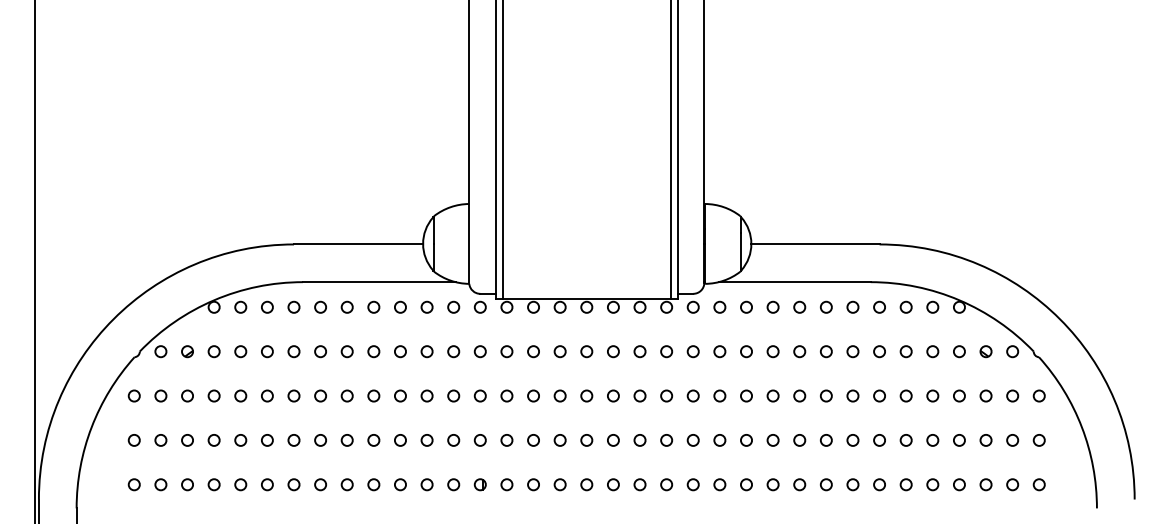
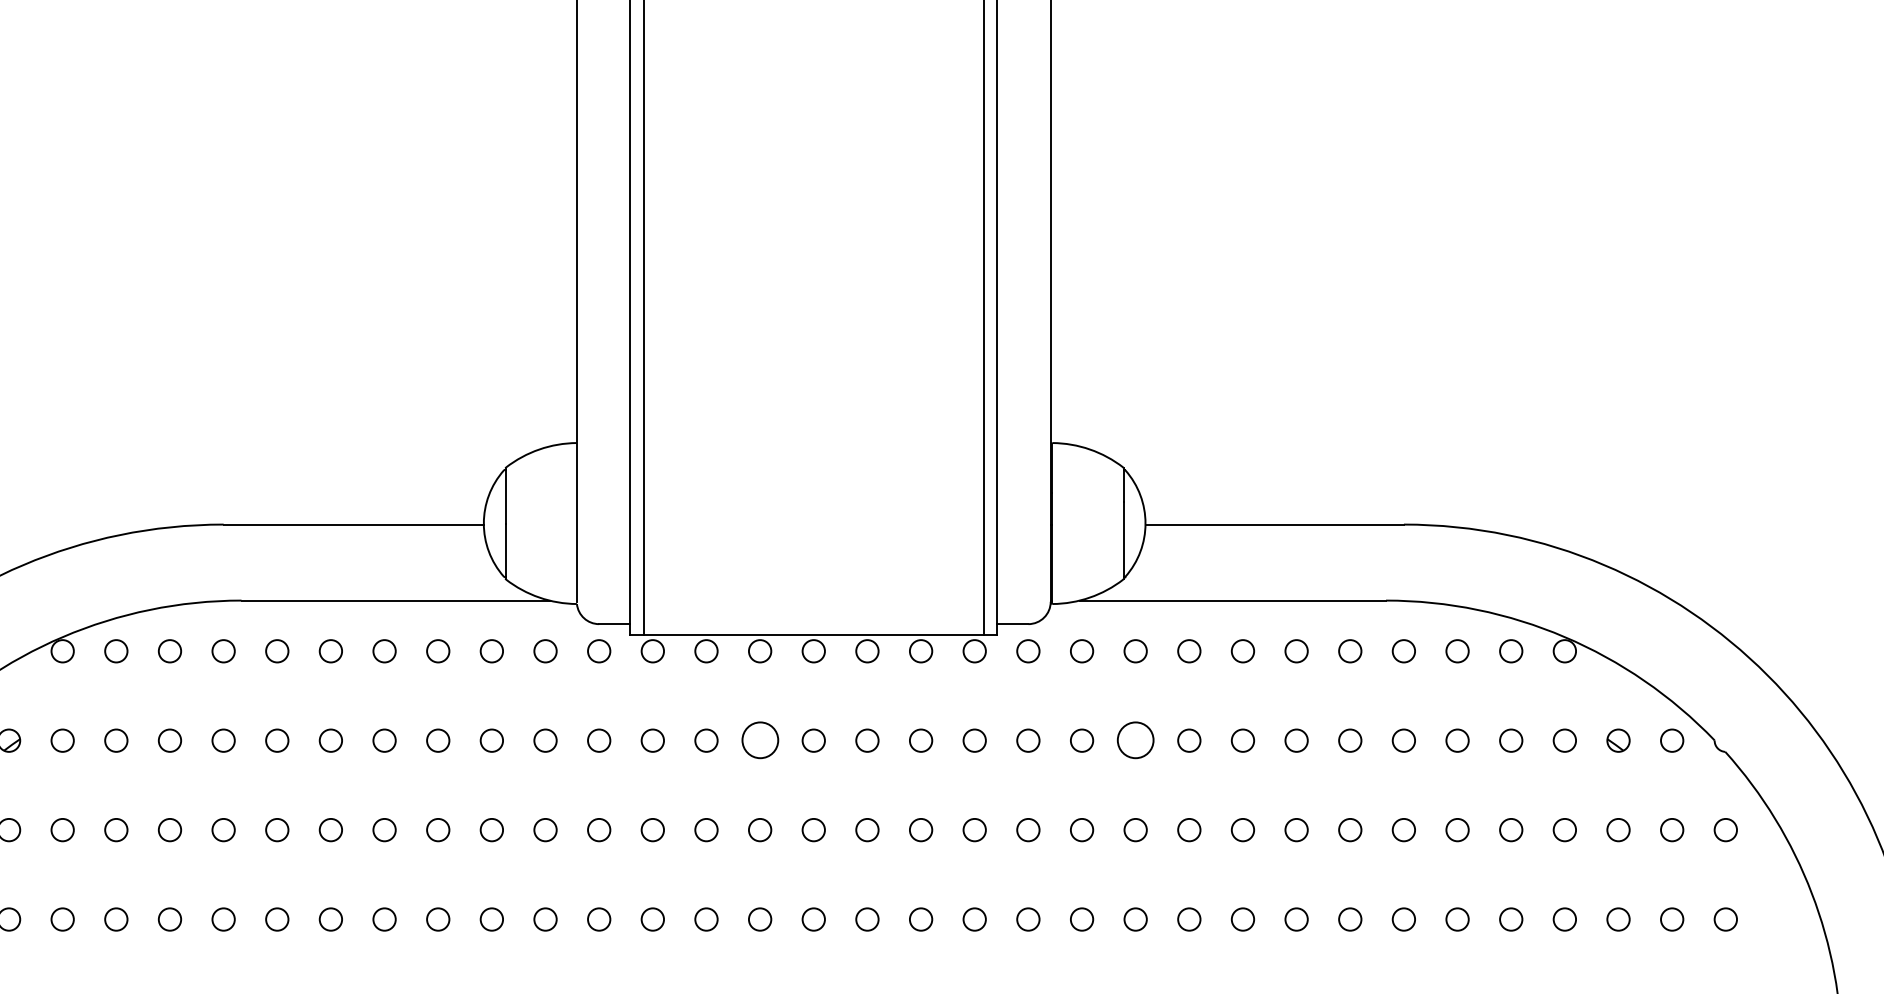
circle: (559, 351) -> (758, 740), size x1.6
circle: (746, 351) -> (1135, 740), size x1.6

